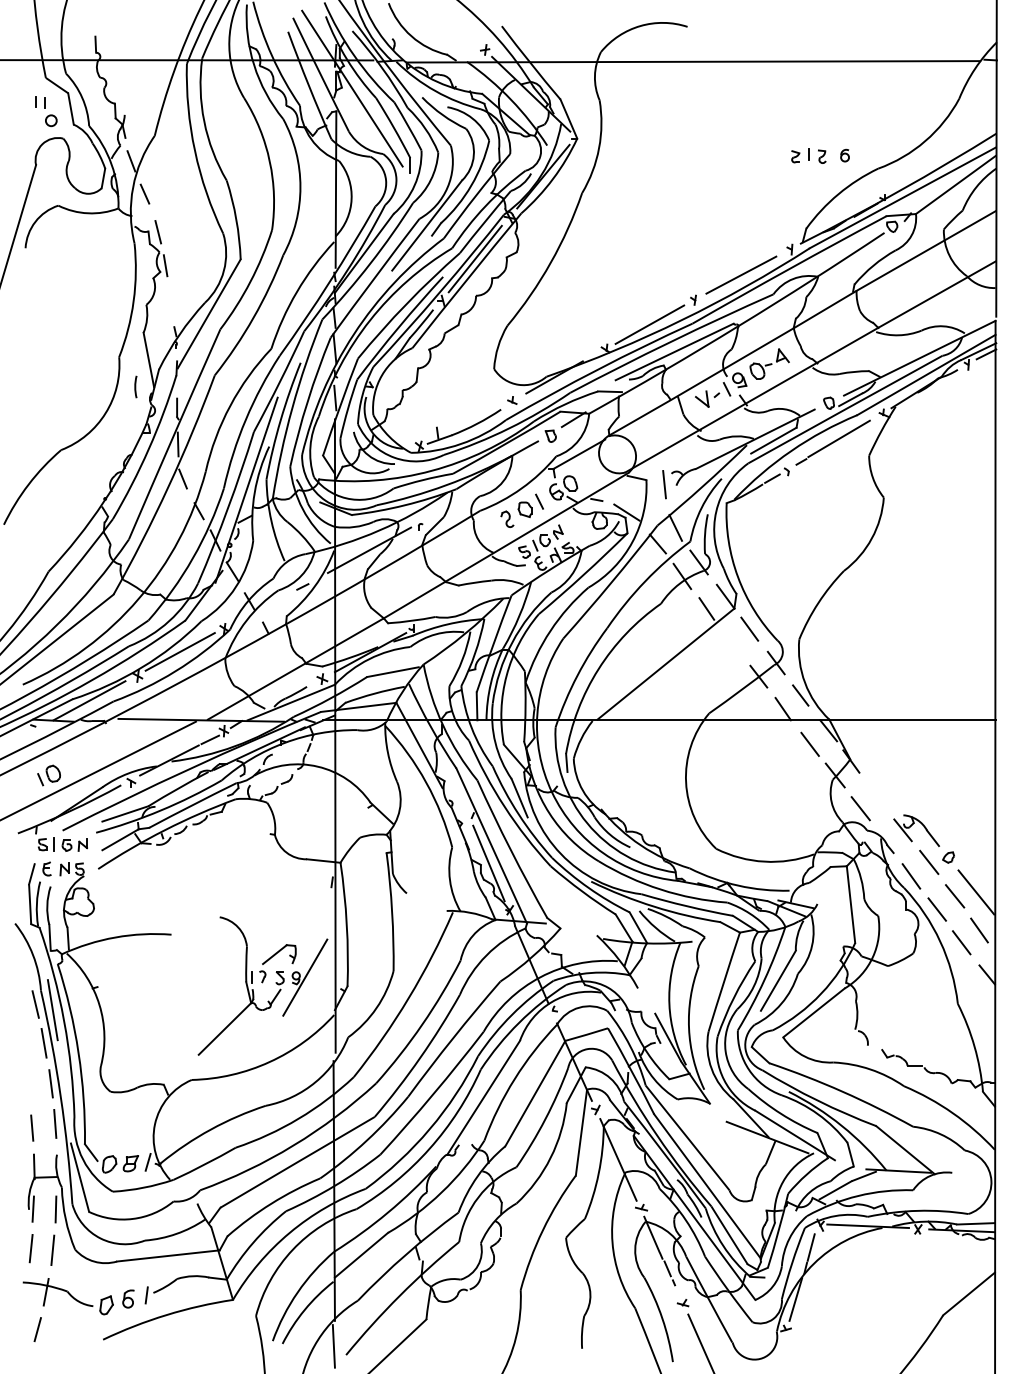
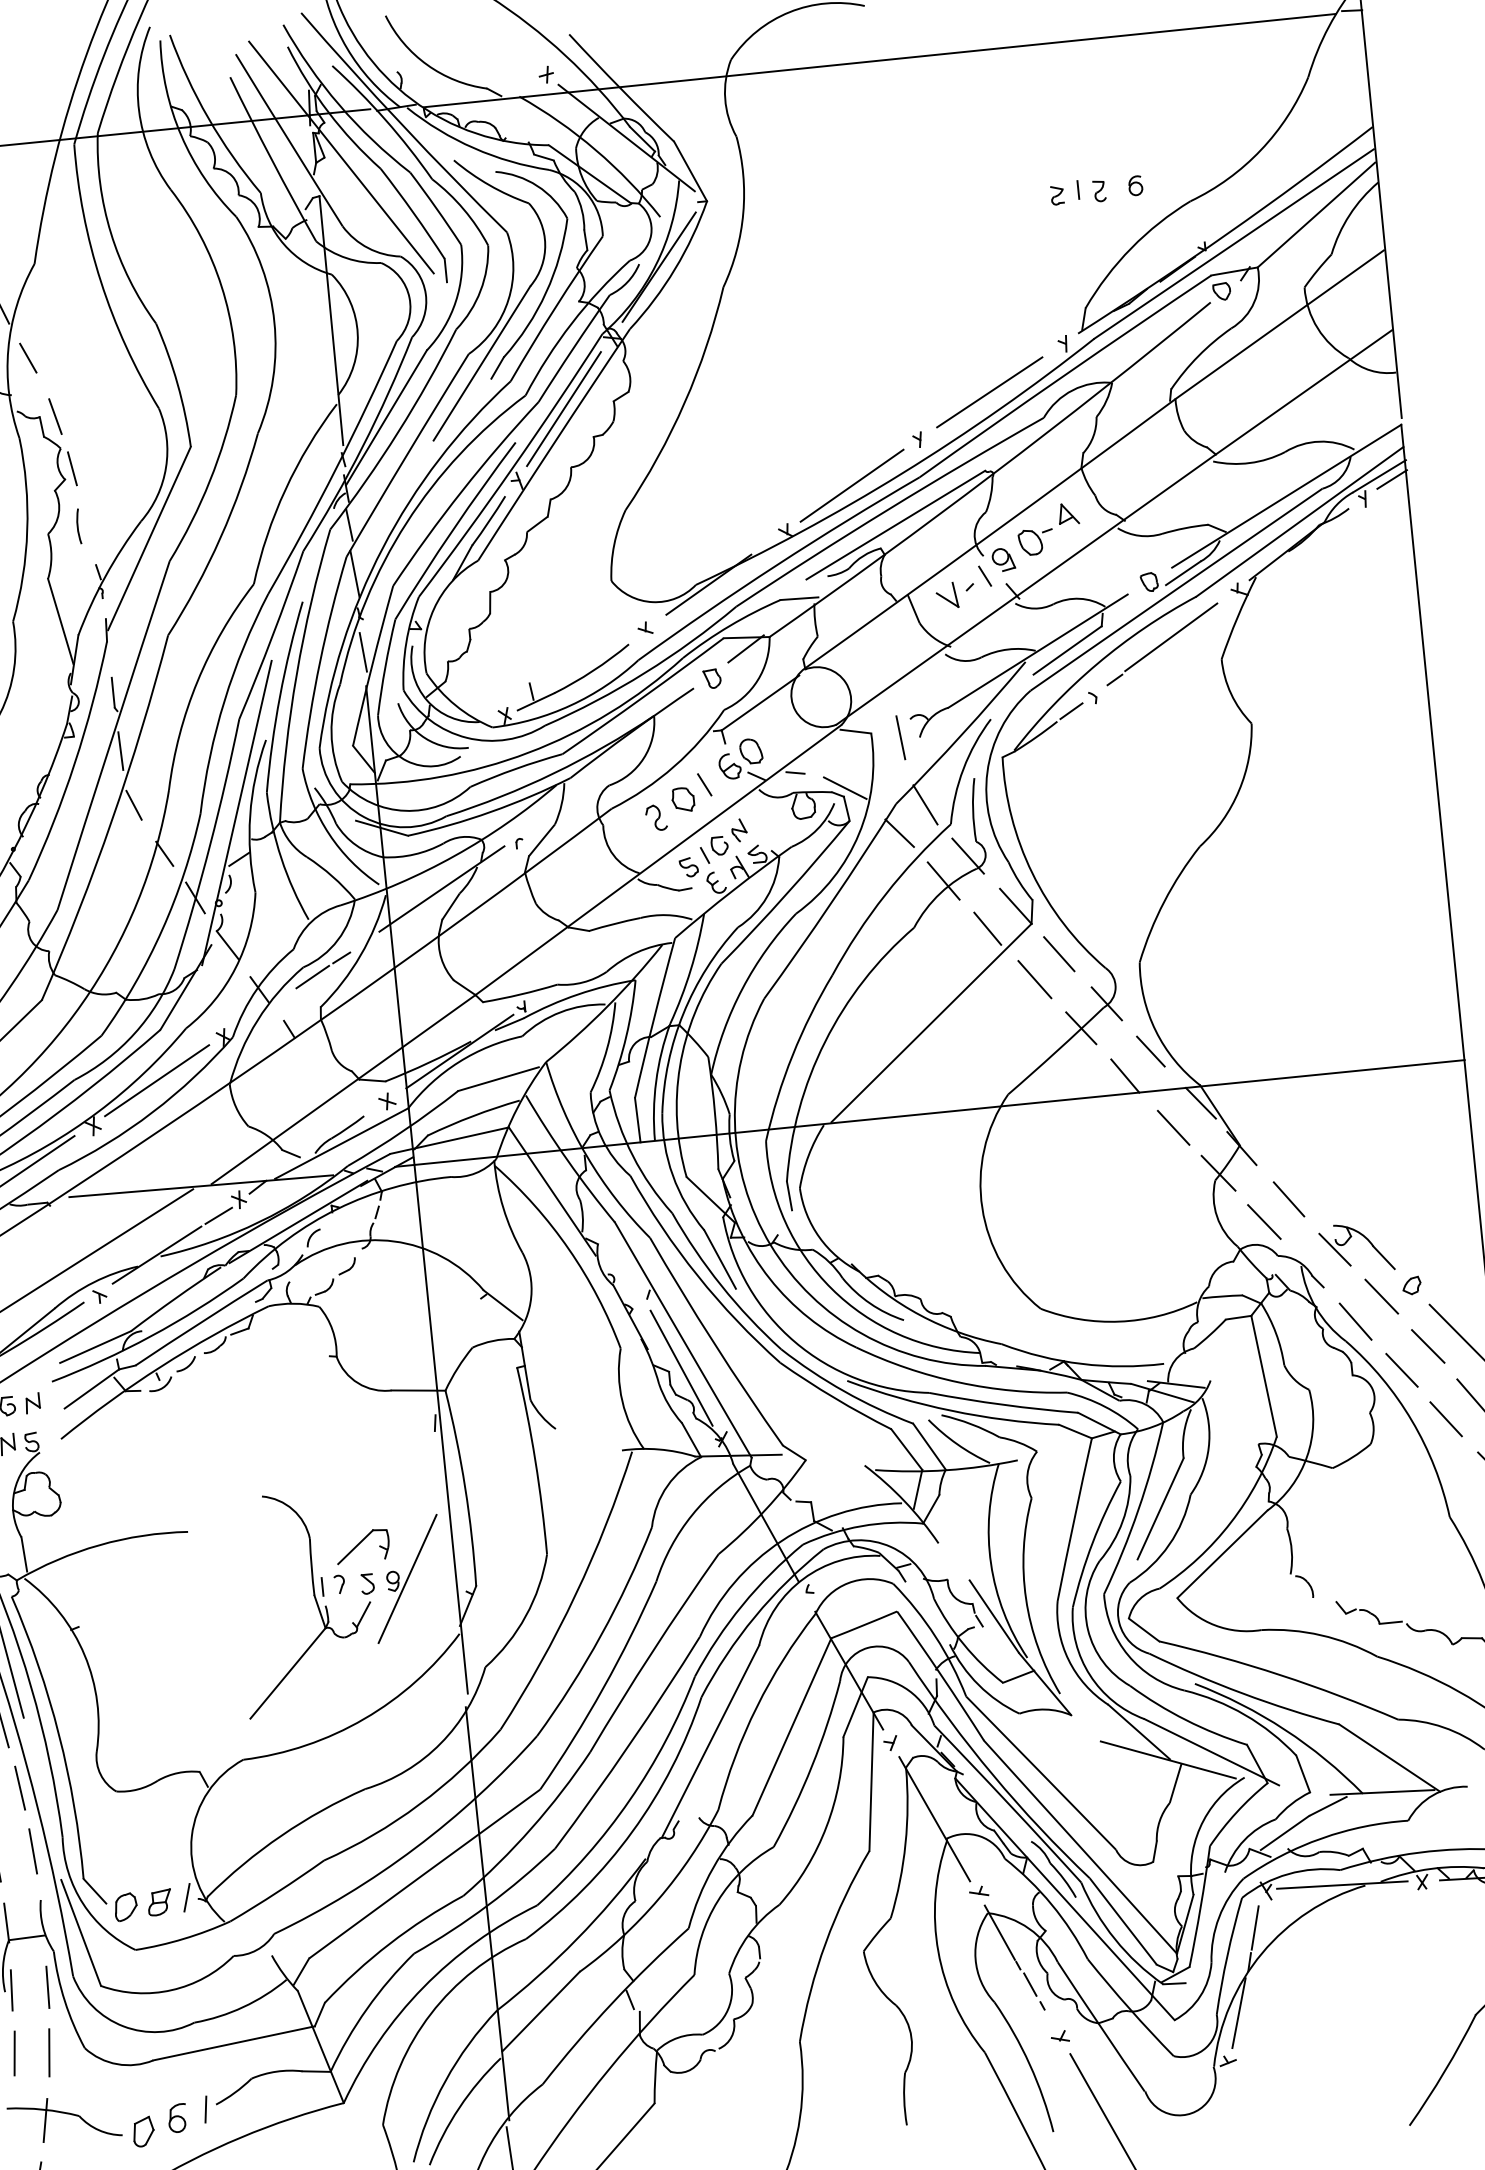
line: (135, 386) -> (77, 525), moved
line: (283, 597) -> (312, 977), added
line: (732, 643) -> (1034, 979), added
line: (877, 795) -> (1288, 1198), added

